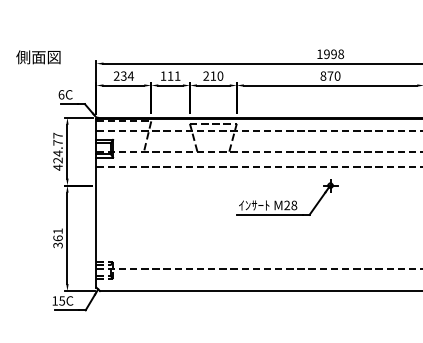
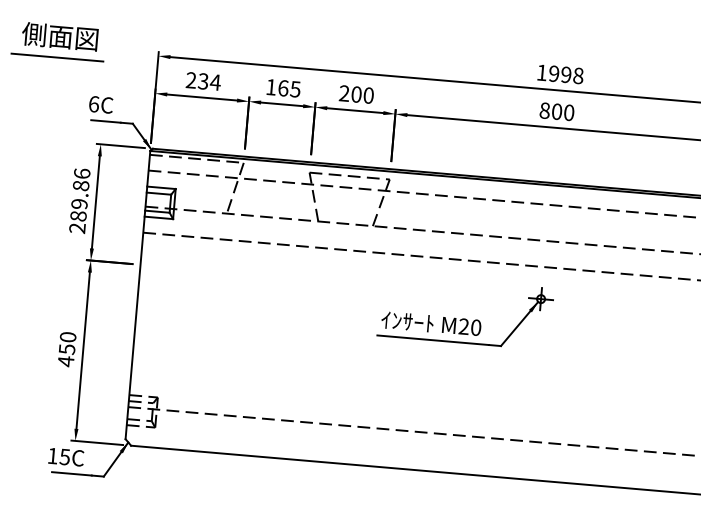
line: (37, 69) -> (56, 57), added
text: (173, 75) -> (288, 87), 111 -> 165
text: (213, 75) -> (356, 93), 210 -> 200
text: (330, 75) -> (557, 110), 870 -> 800
text: (57, 151) -> (78, 200), 424.77 -> 289.86
text: (294, 205) -> (476, 327), M28 -> M20
text: (57, 238) -> (66, 349), 361 -> 450

